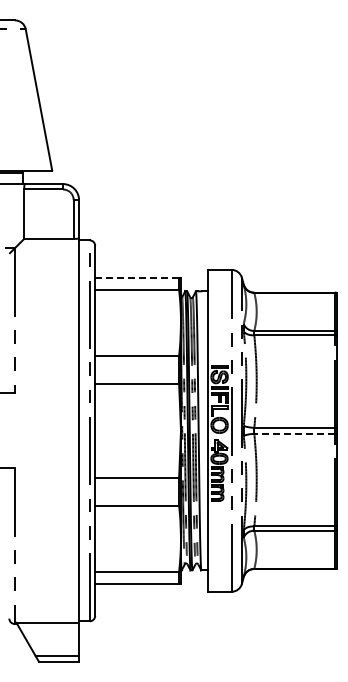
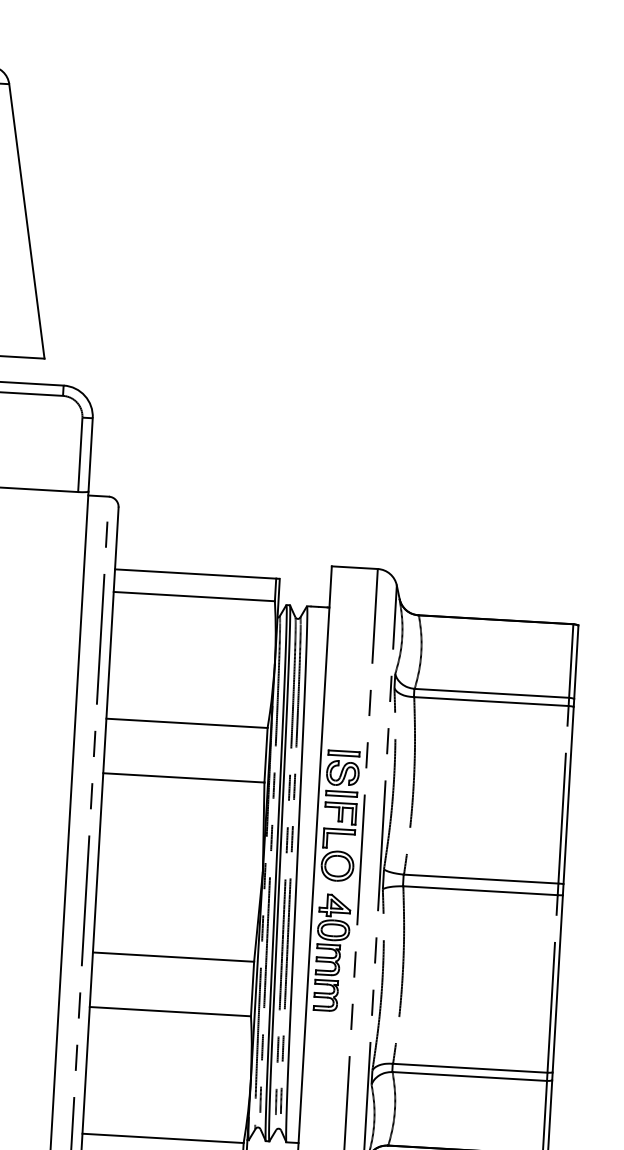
line: (137, 277) -> (196, 573), dashed -> solid
line: (294, 433) -> (480, 889), dashed -> solid

